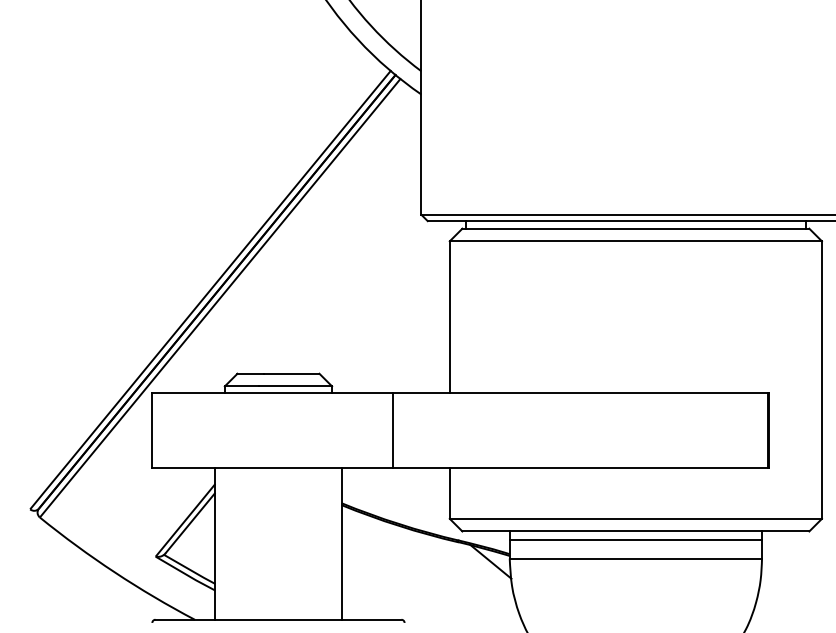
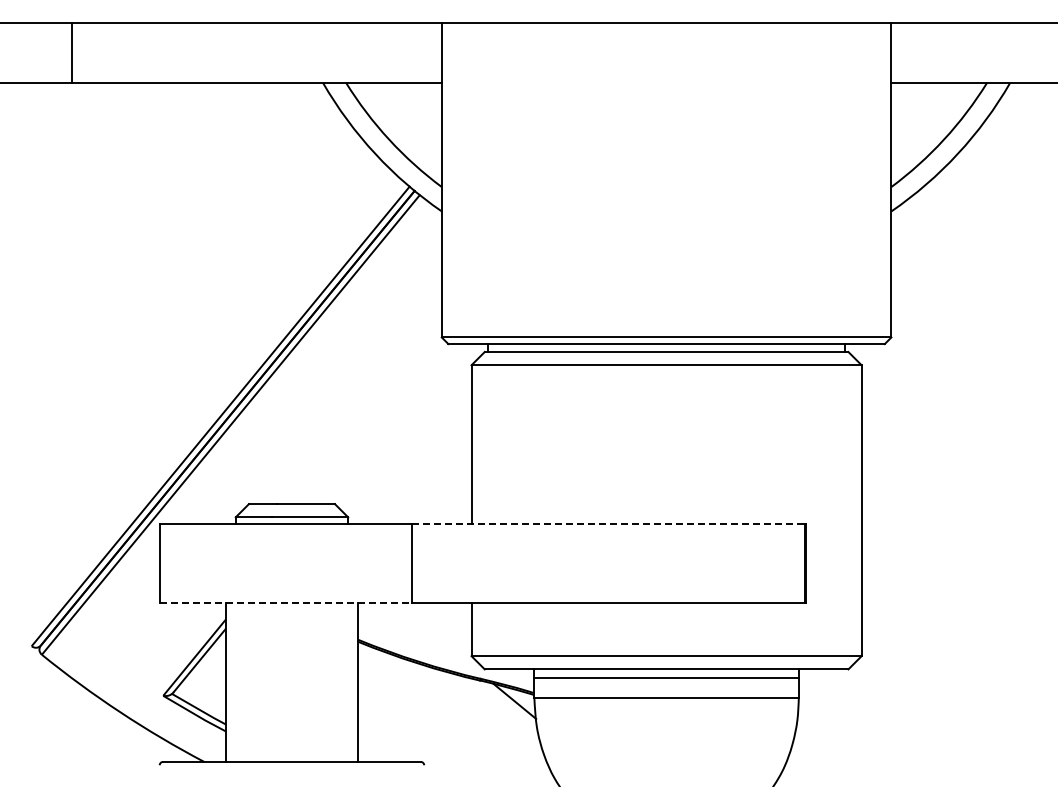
line: (581, 392) -> (609, 523), solid -> dashed
line: (273, 468) -> (286, 603), solid -> dashed

